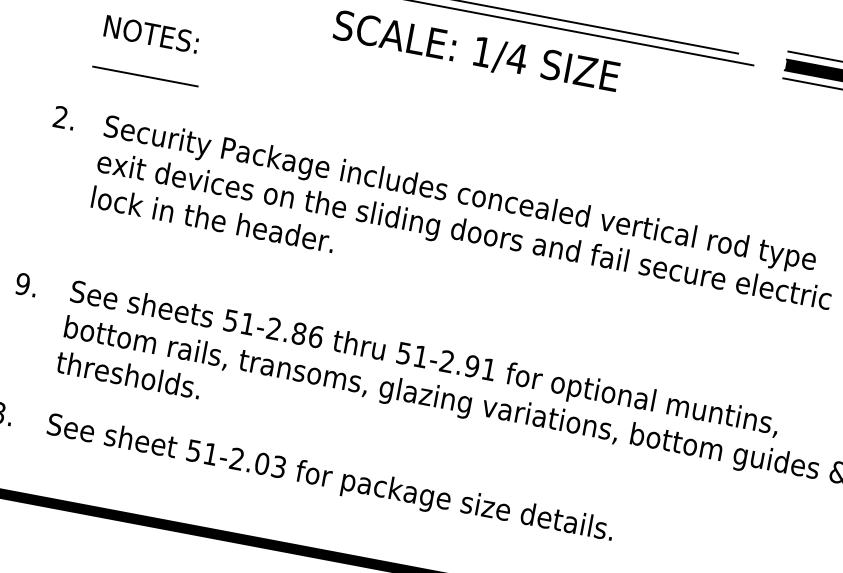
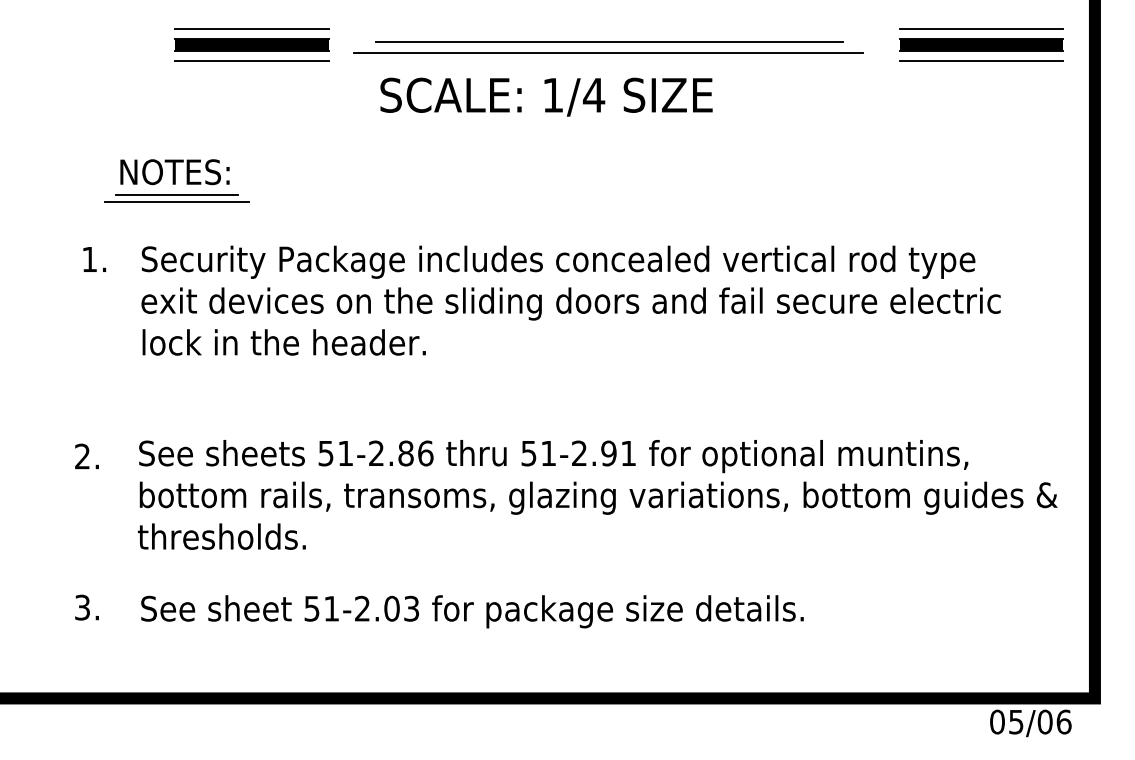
text: (151, 34) -> (174, 172), moved
line: (143, 82) -> (176, 202), added
text: (60, 116) -> (89, 258), 2. -> 1.
text: (22, 284) -> (82, 456), 9. -> 2.

